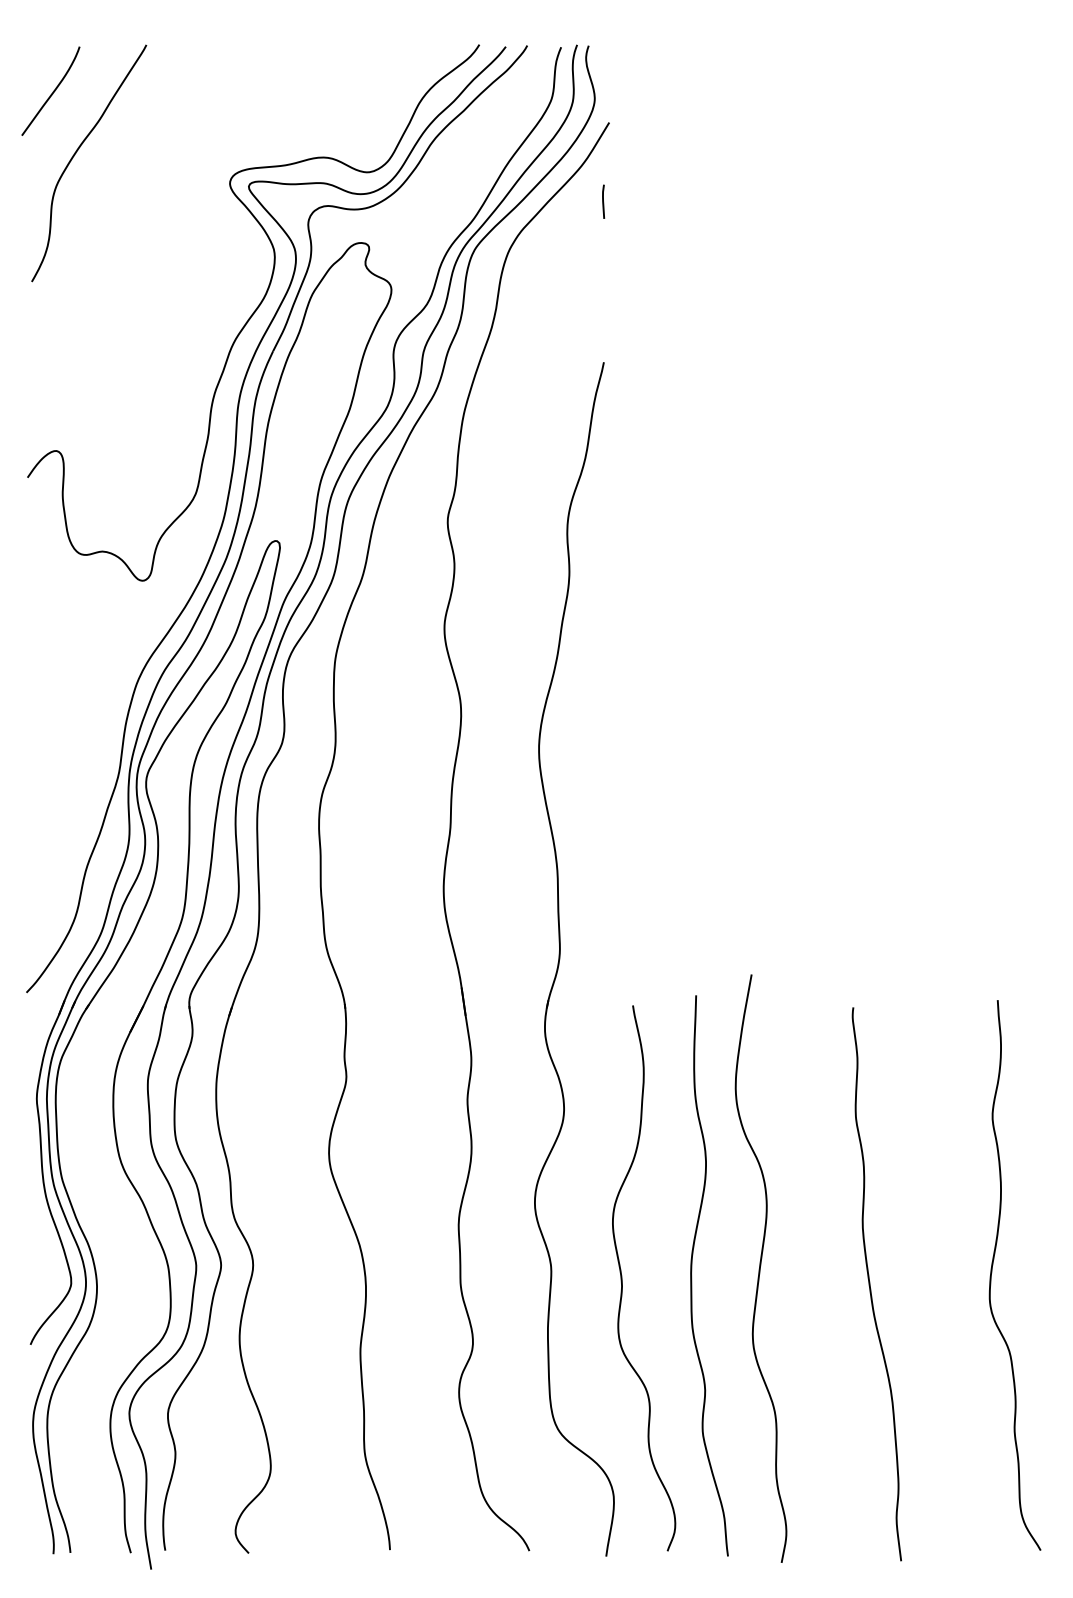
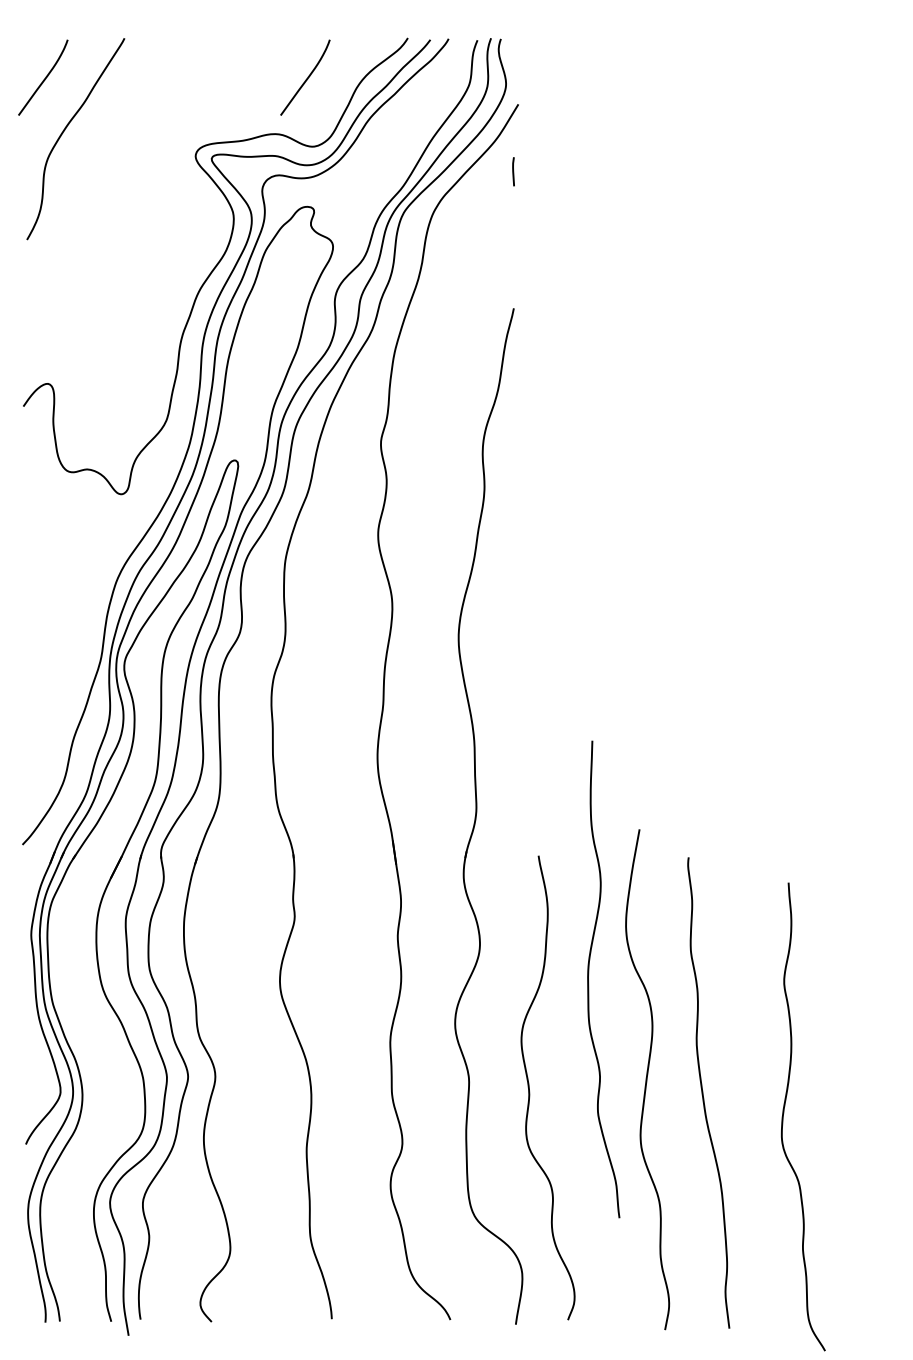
curve: (360, 91) -> (306, 77), added
curve: (992, 1272) -> (784, 1114), moved
curve: (692, 1276) -> (589, 979), moved
curve: (870, 1284) -> (703, 1093), moved

